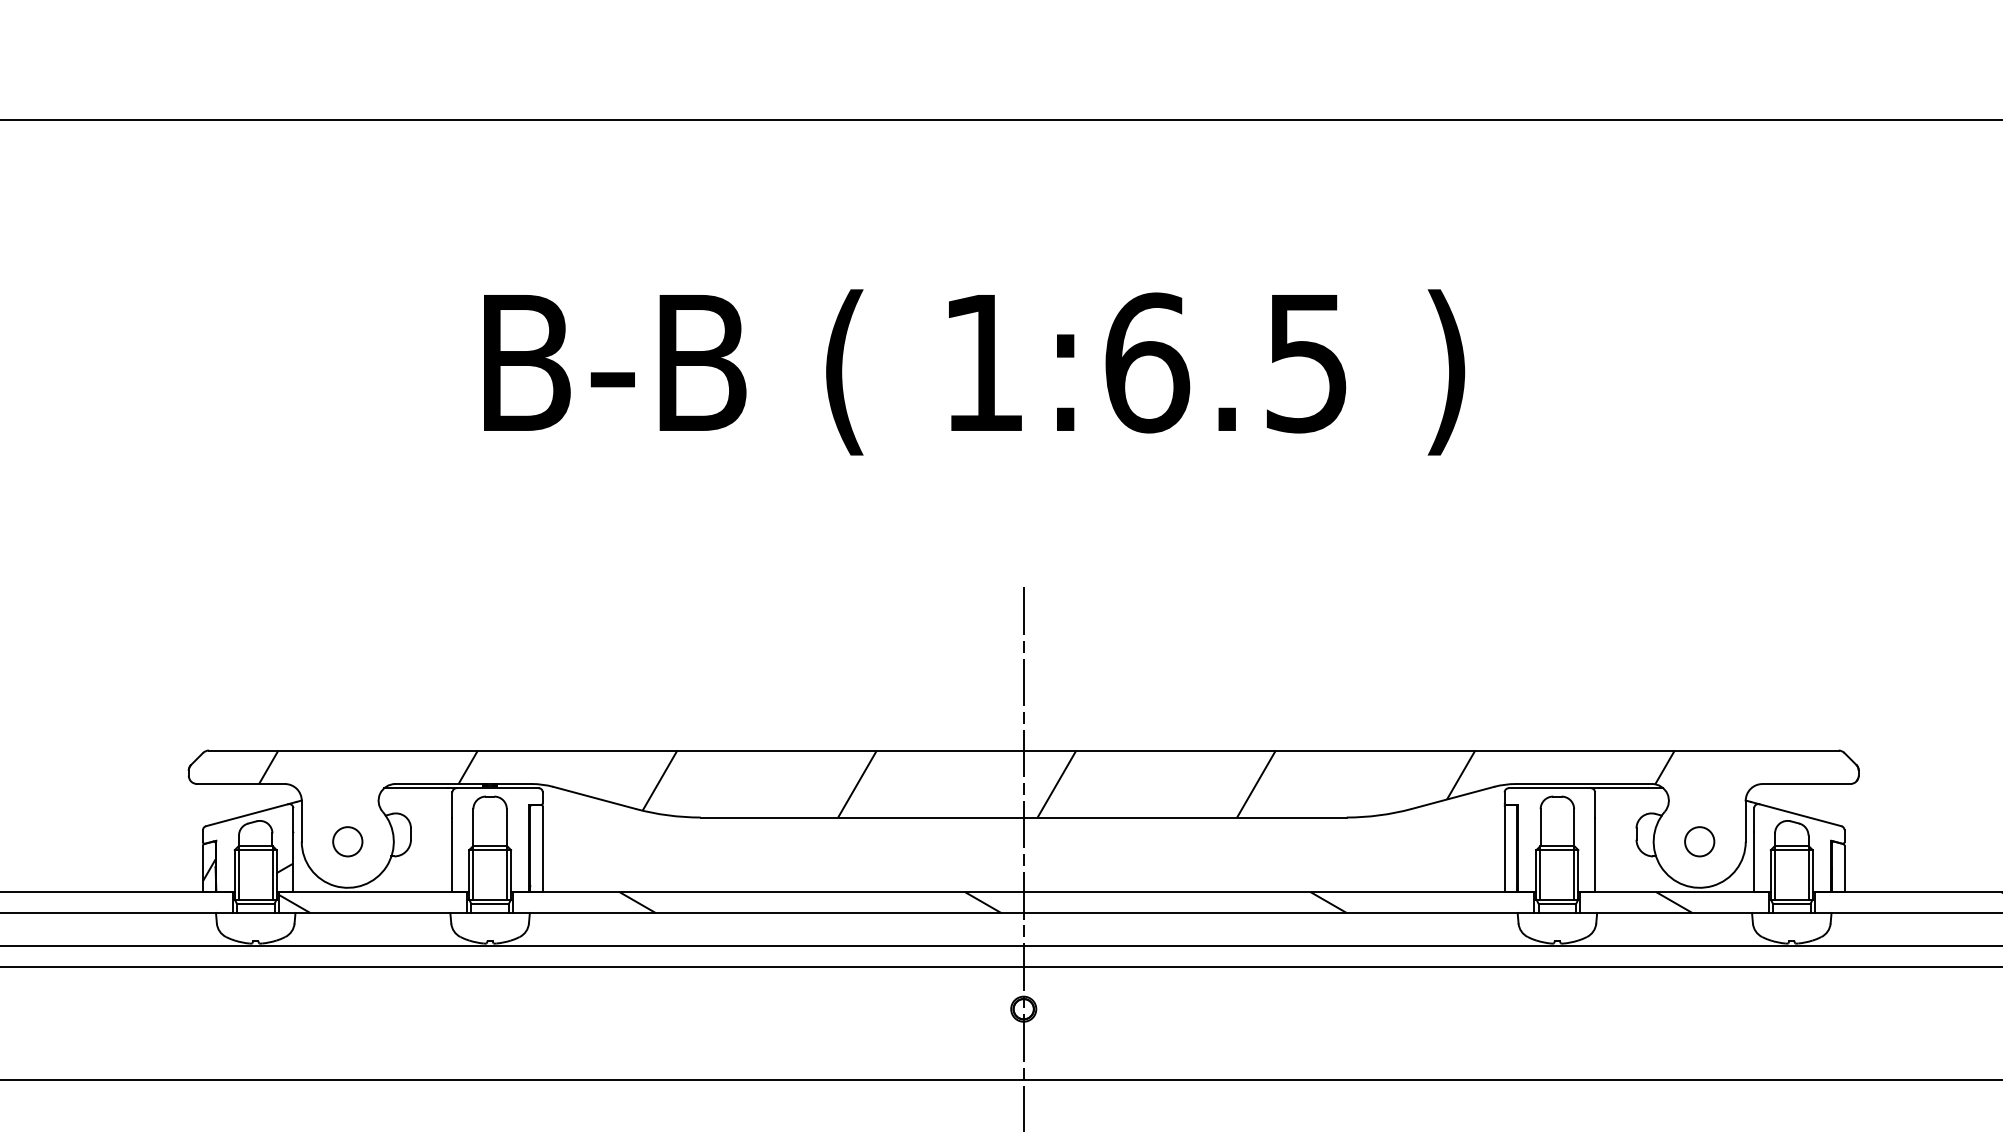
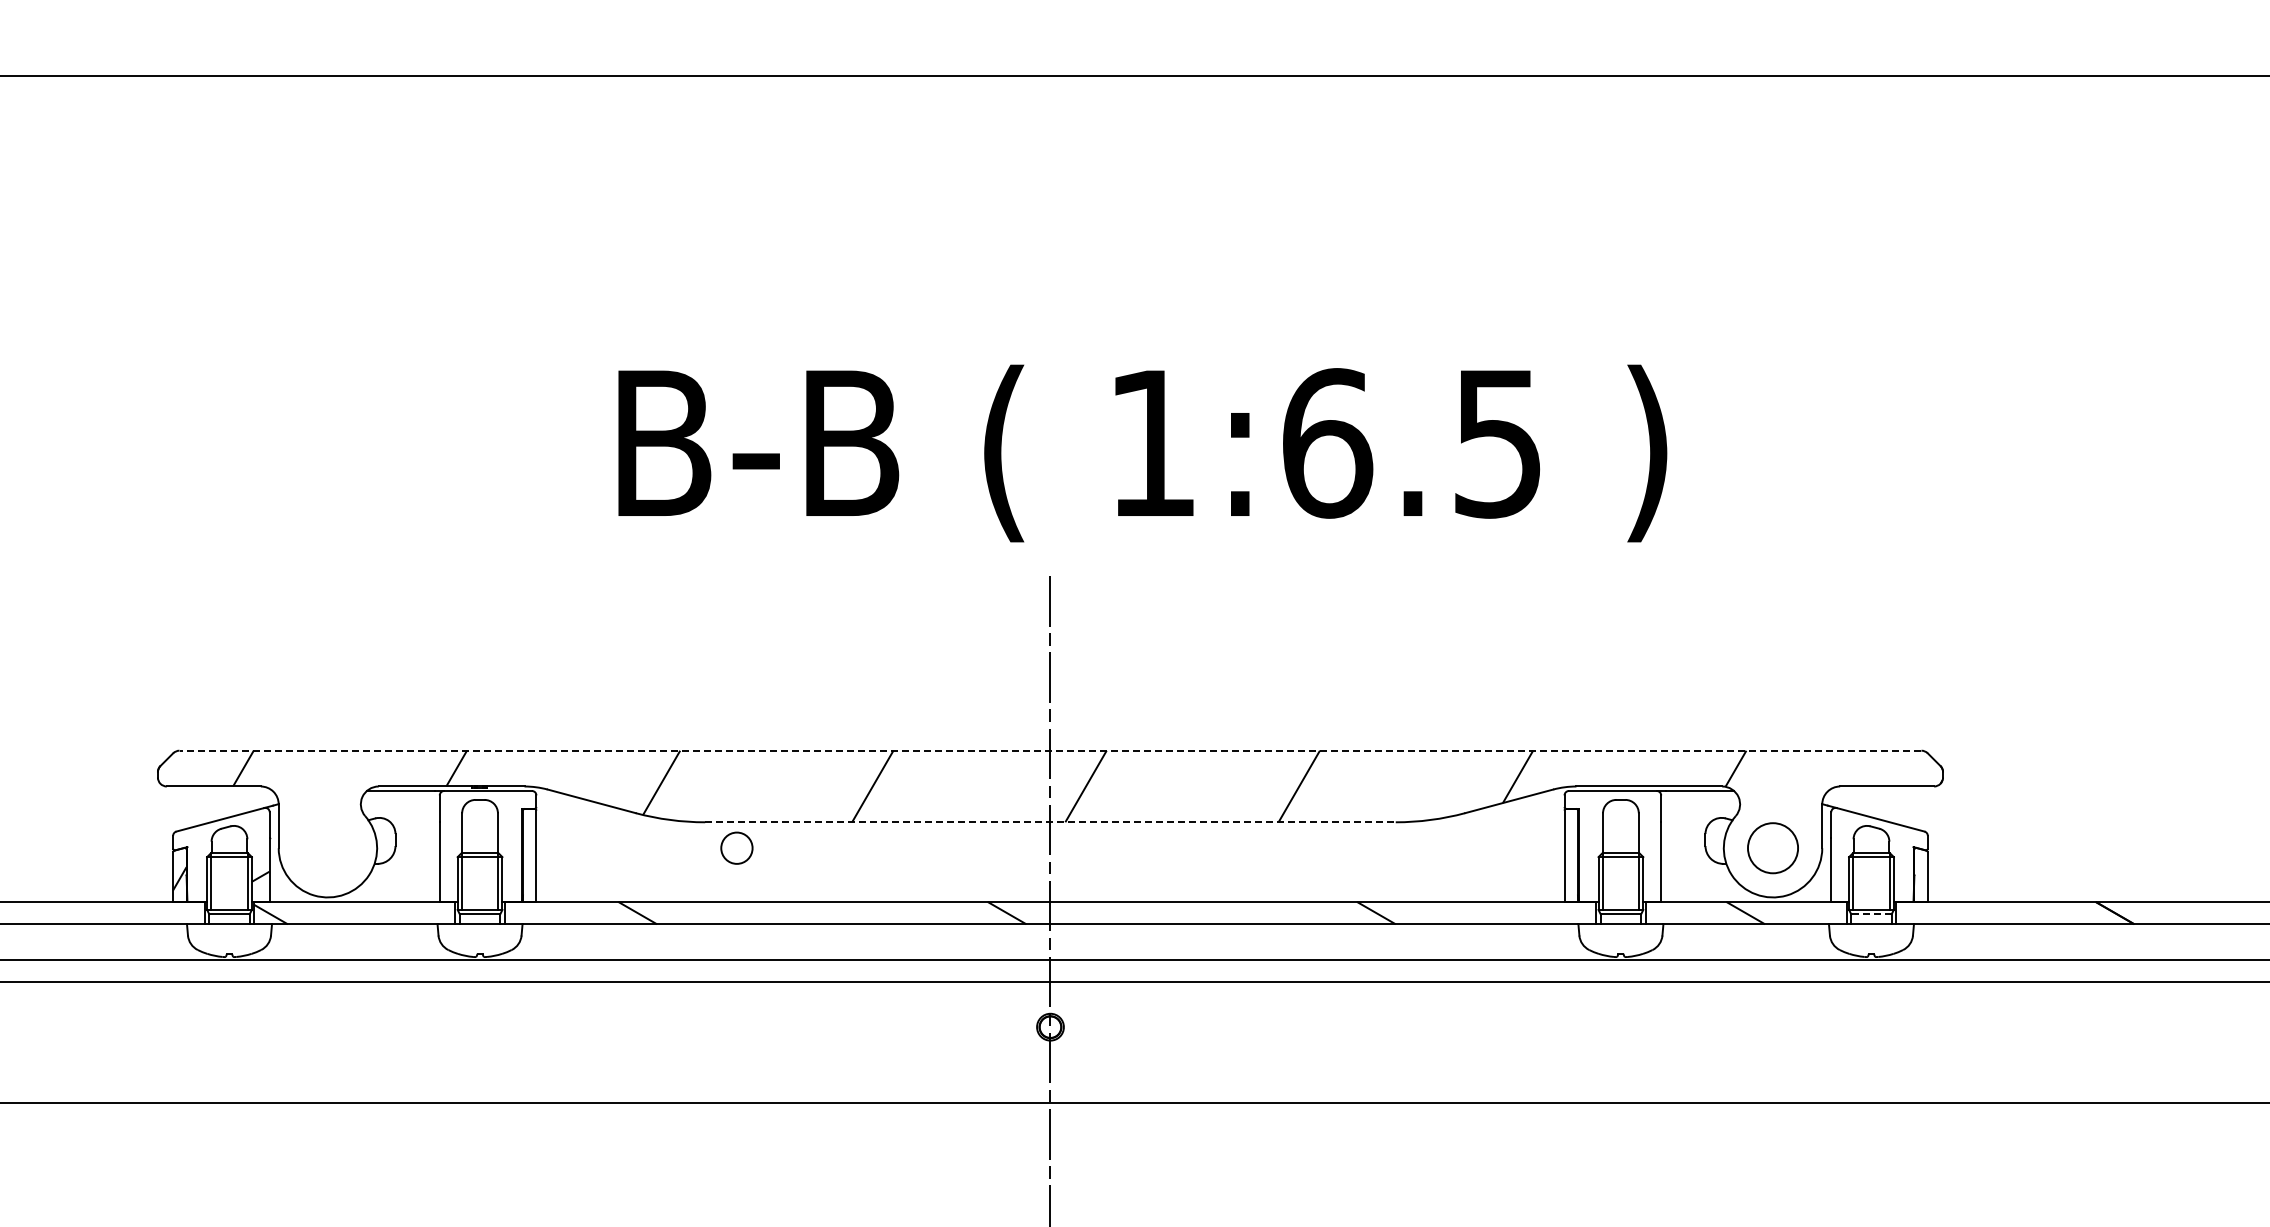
text: (974, 372) -> (1142, 453), moved
line: (1023, 750) -> (1050, 750), solid -> dashed
line: (1023, 817) -> (1050, 822), solid -> dashed
circle: (347, 841) -> (736, 847), moved
circle: (1699, 841) -> (1772, 847), size x1.6
line: (1790, 903) -> (1870, 914), solid -> dashed

